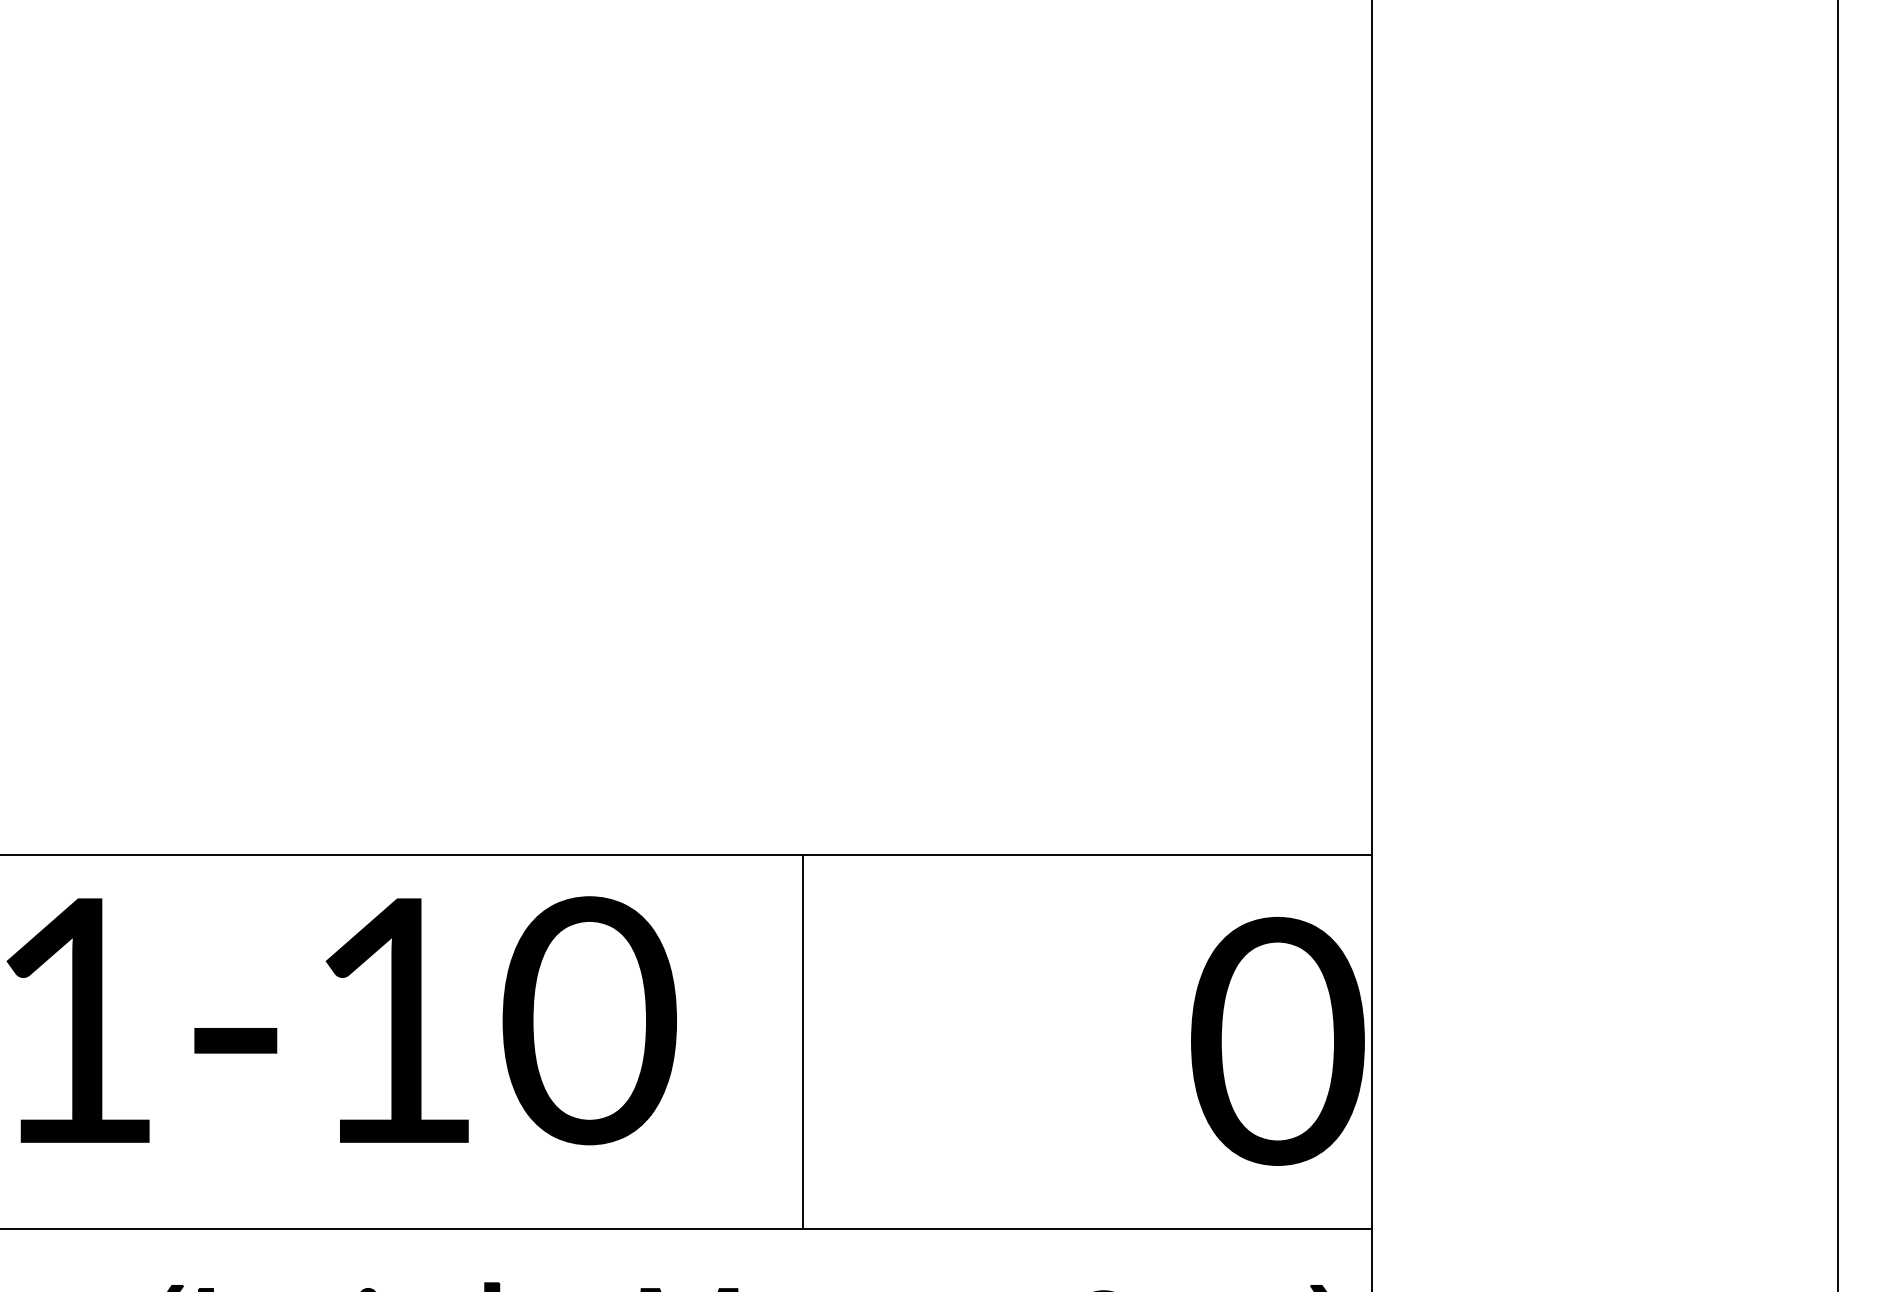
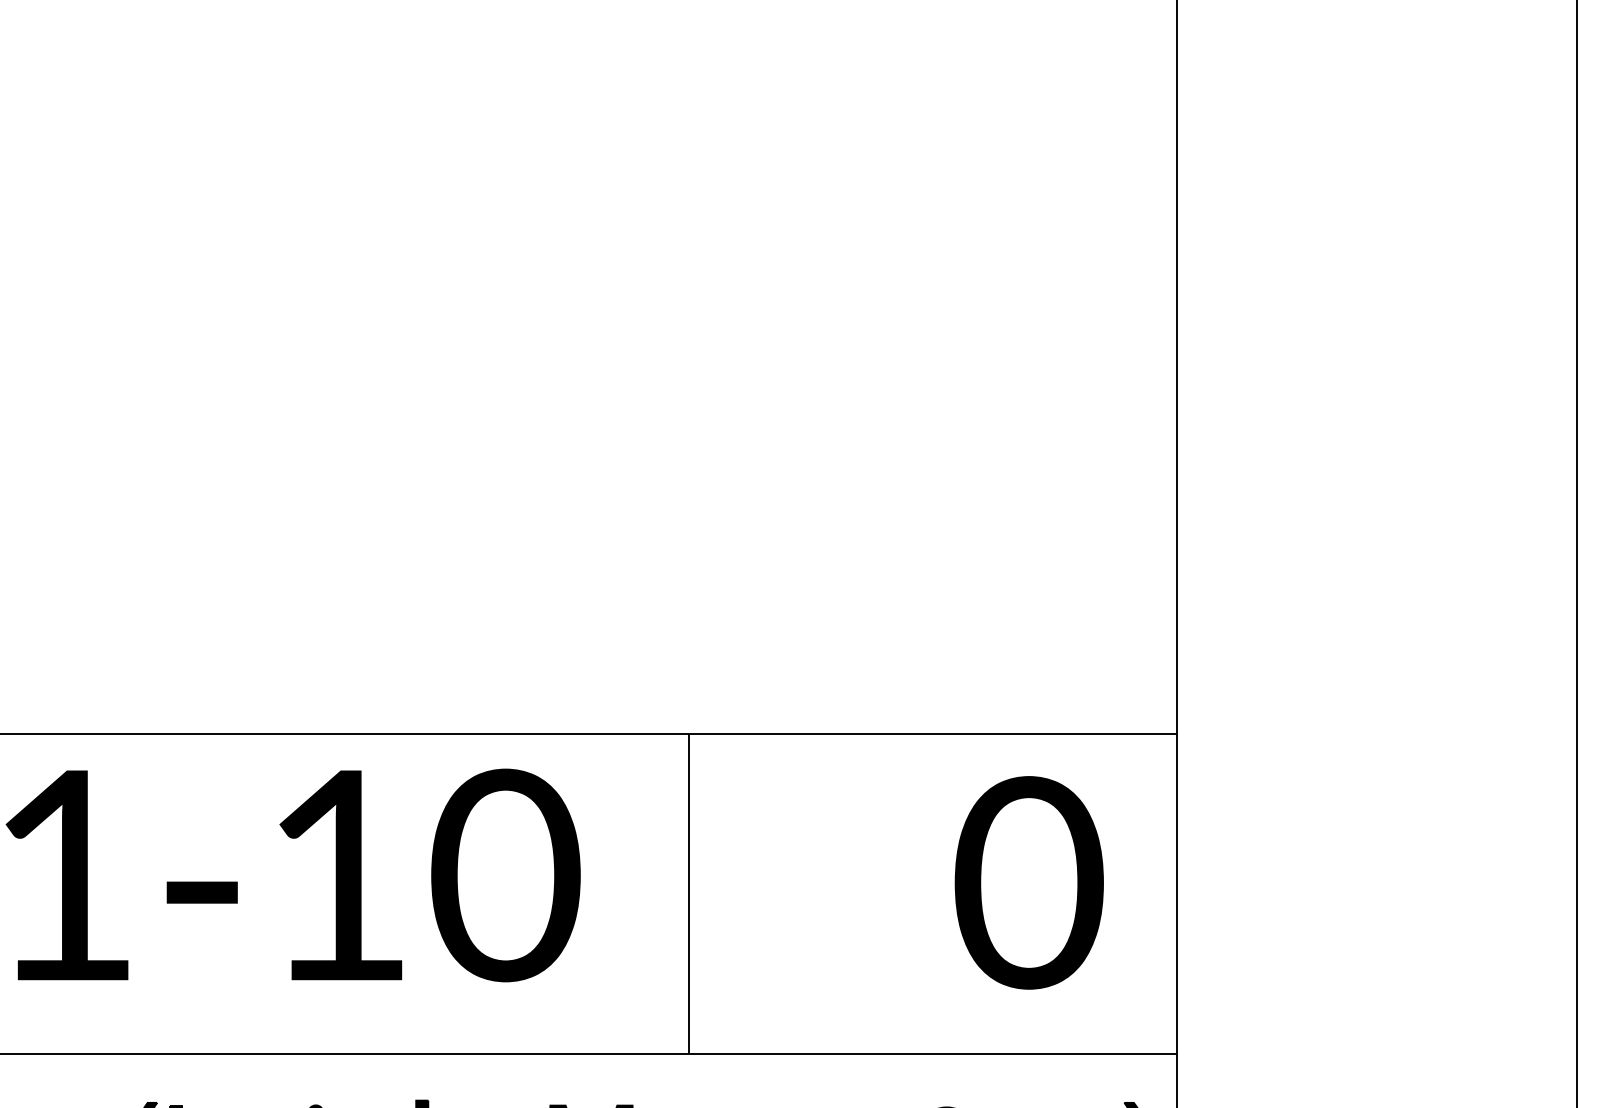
text: (1277, 1040) -> (1028, 882), moved

